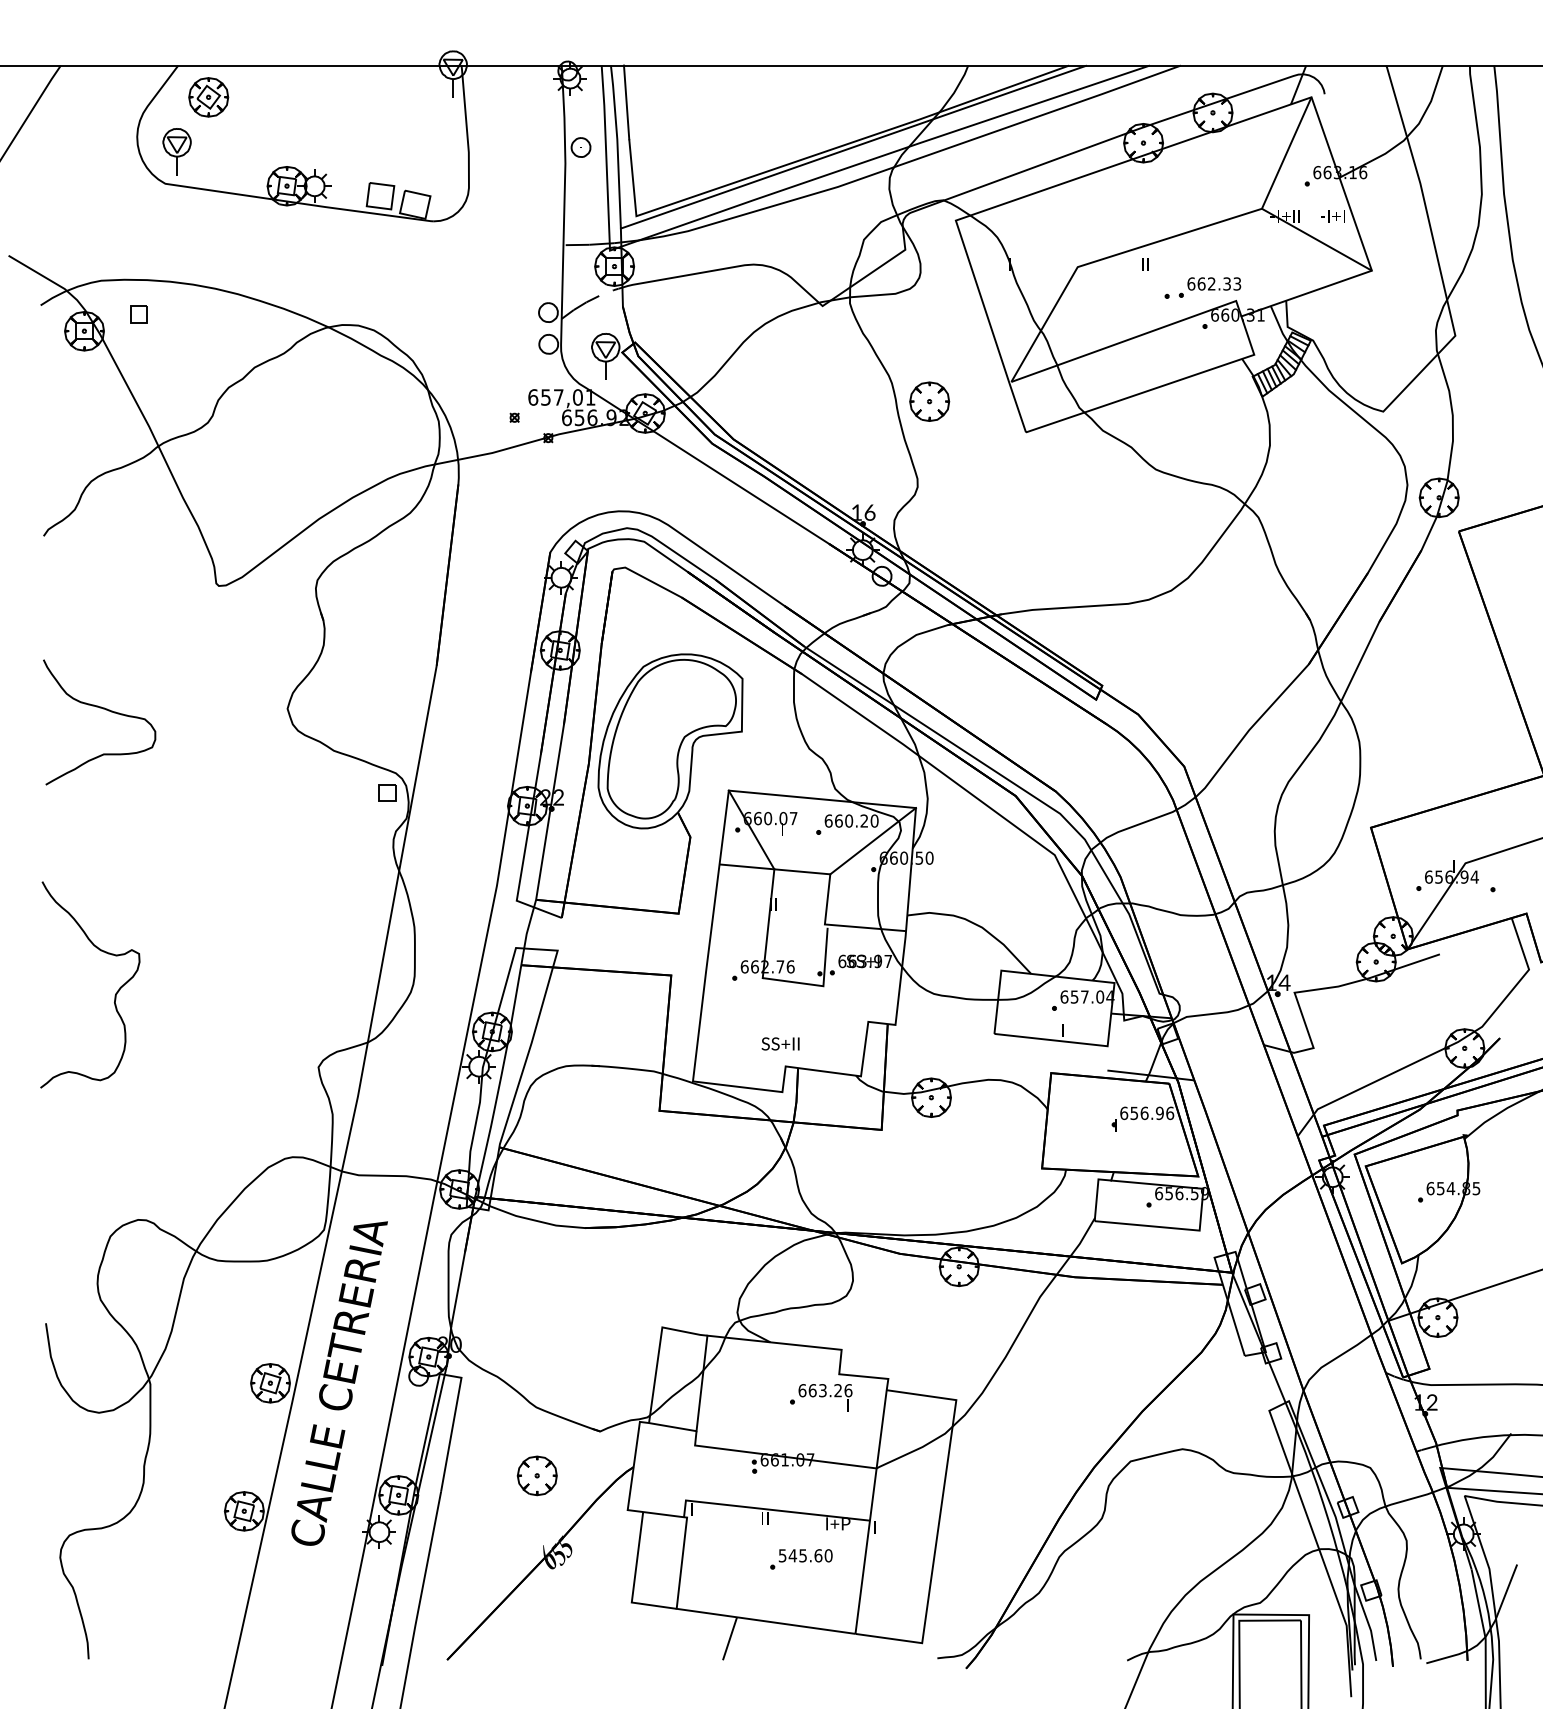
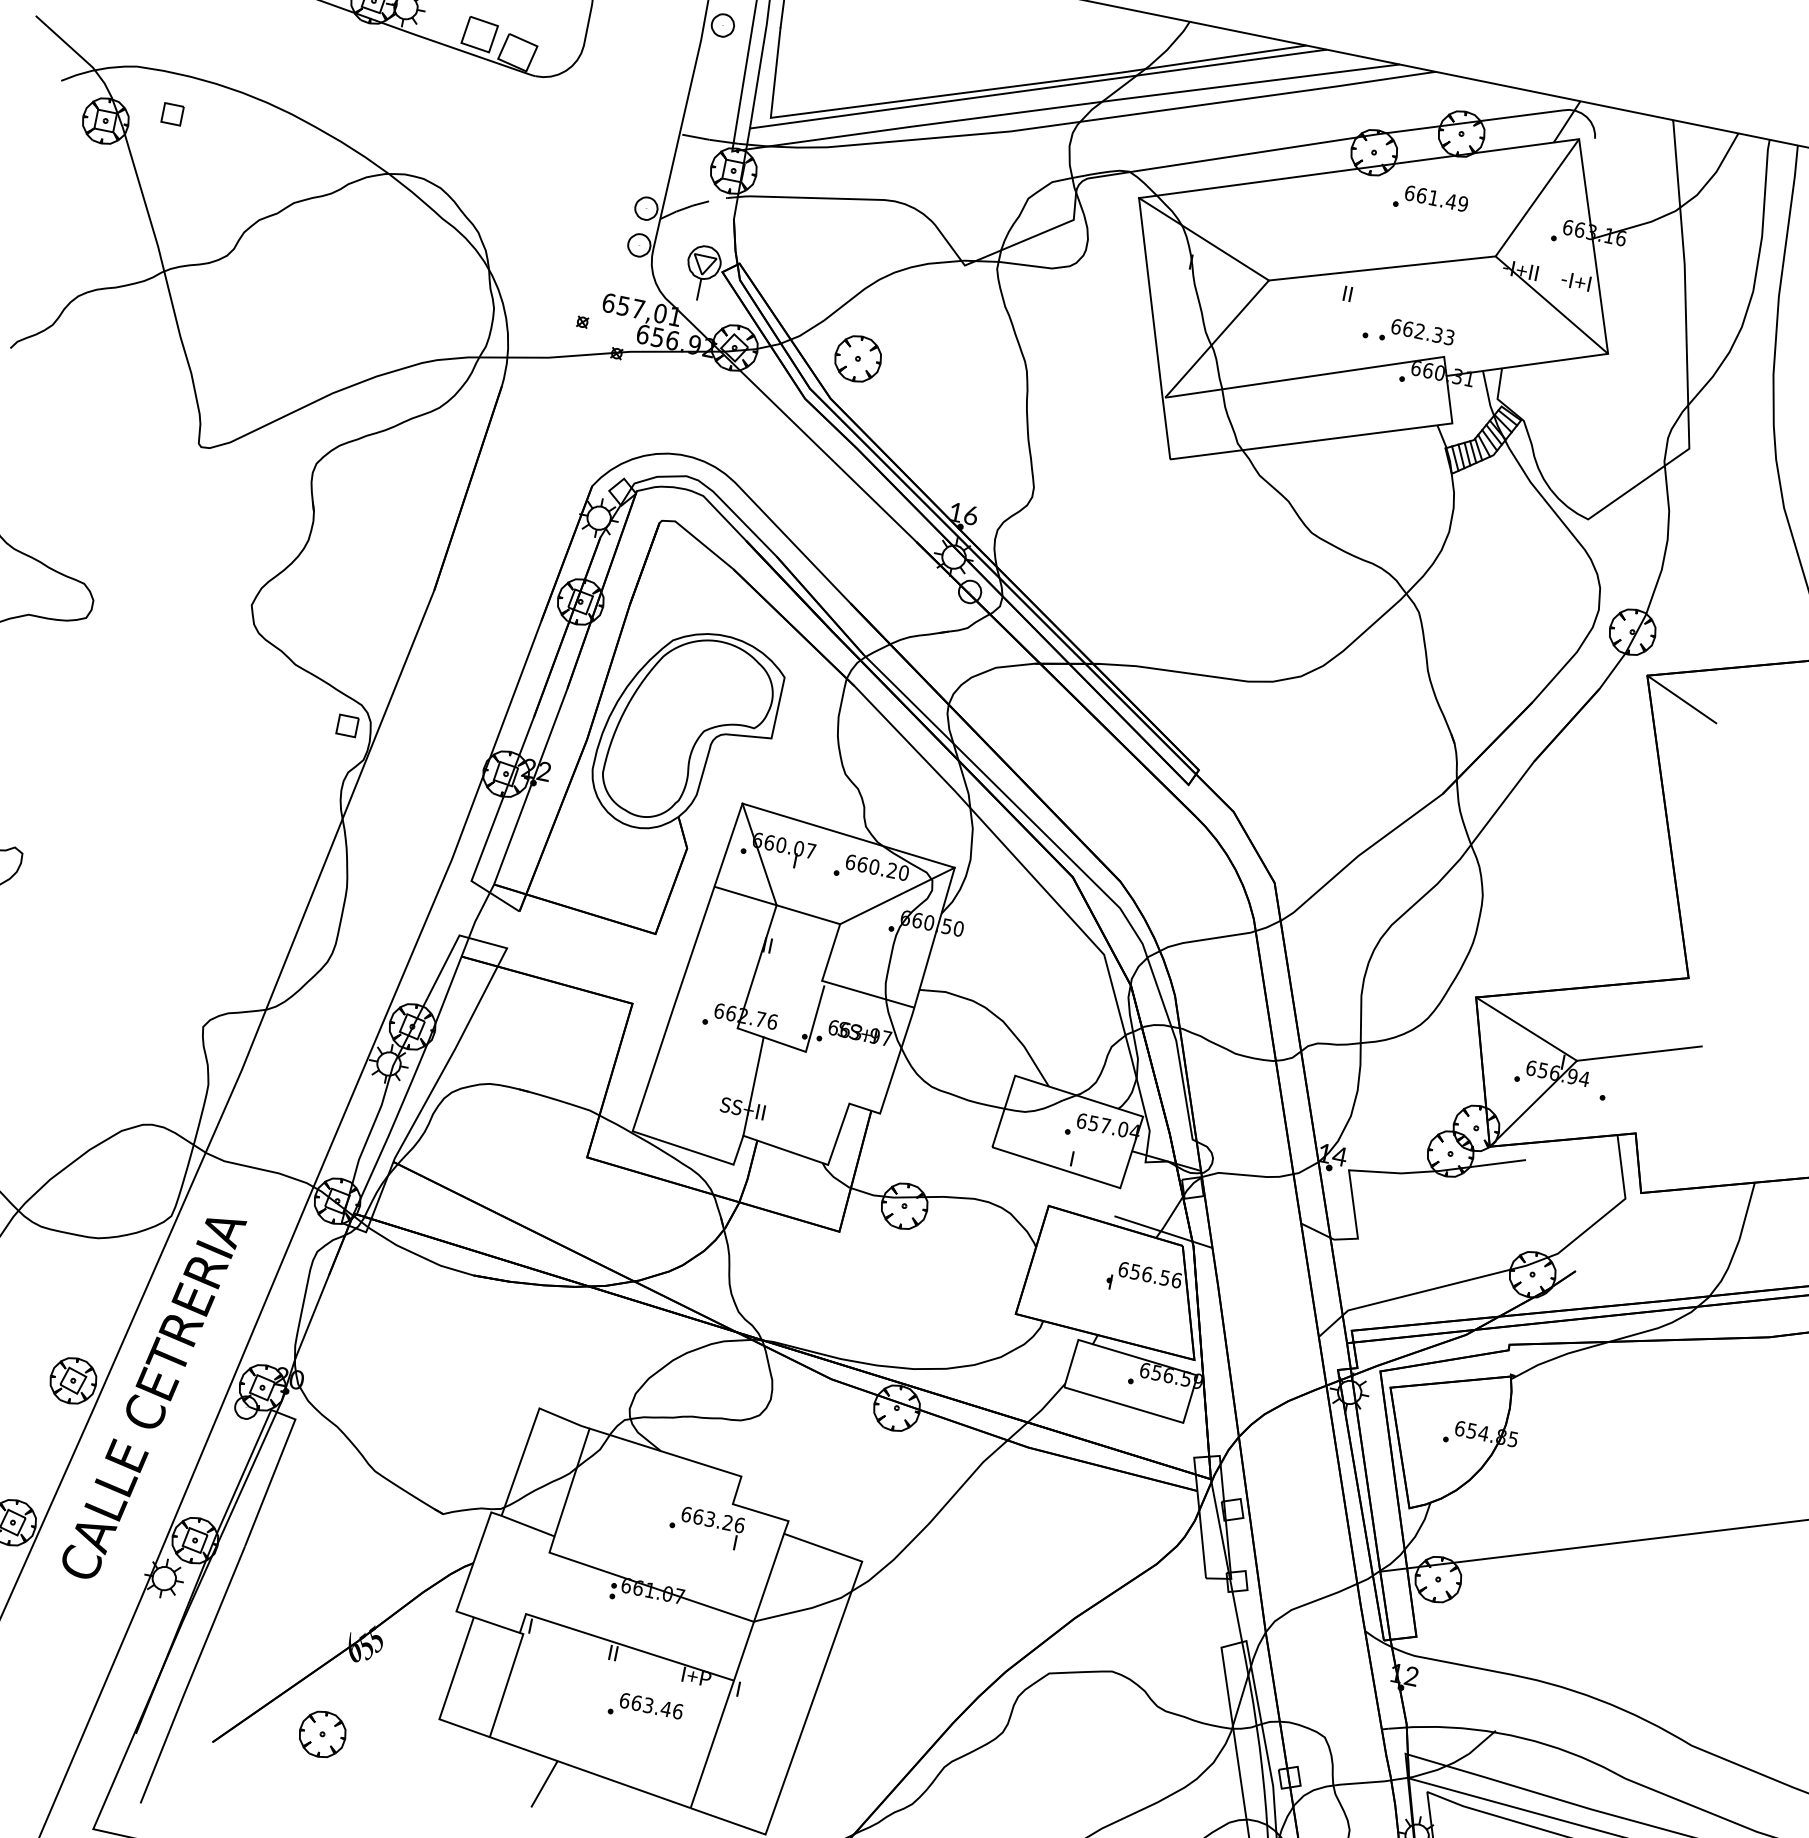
part: (1198, 174) -> (1430, 201), added
line: (1016, 243) -> (1203, 238), added
part: (929, 401) -> (857, 358), moved
line: (1491, 545) -> (1681, 699), added
line: (1418, 845) -> (1526, 1029), added
line: (785, 1023) -> (753, 1086), added
text: (1159, 1112) -> (1164, 1276), 656.96 -> 656.56
part: (536, 1475) -> (321, 1733), moved
text: (805, 1555) -> (651, 1705), 545.60 -> 663.46

